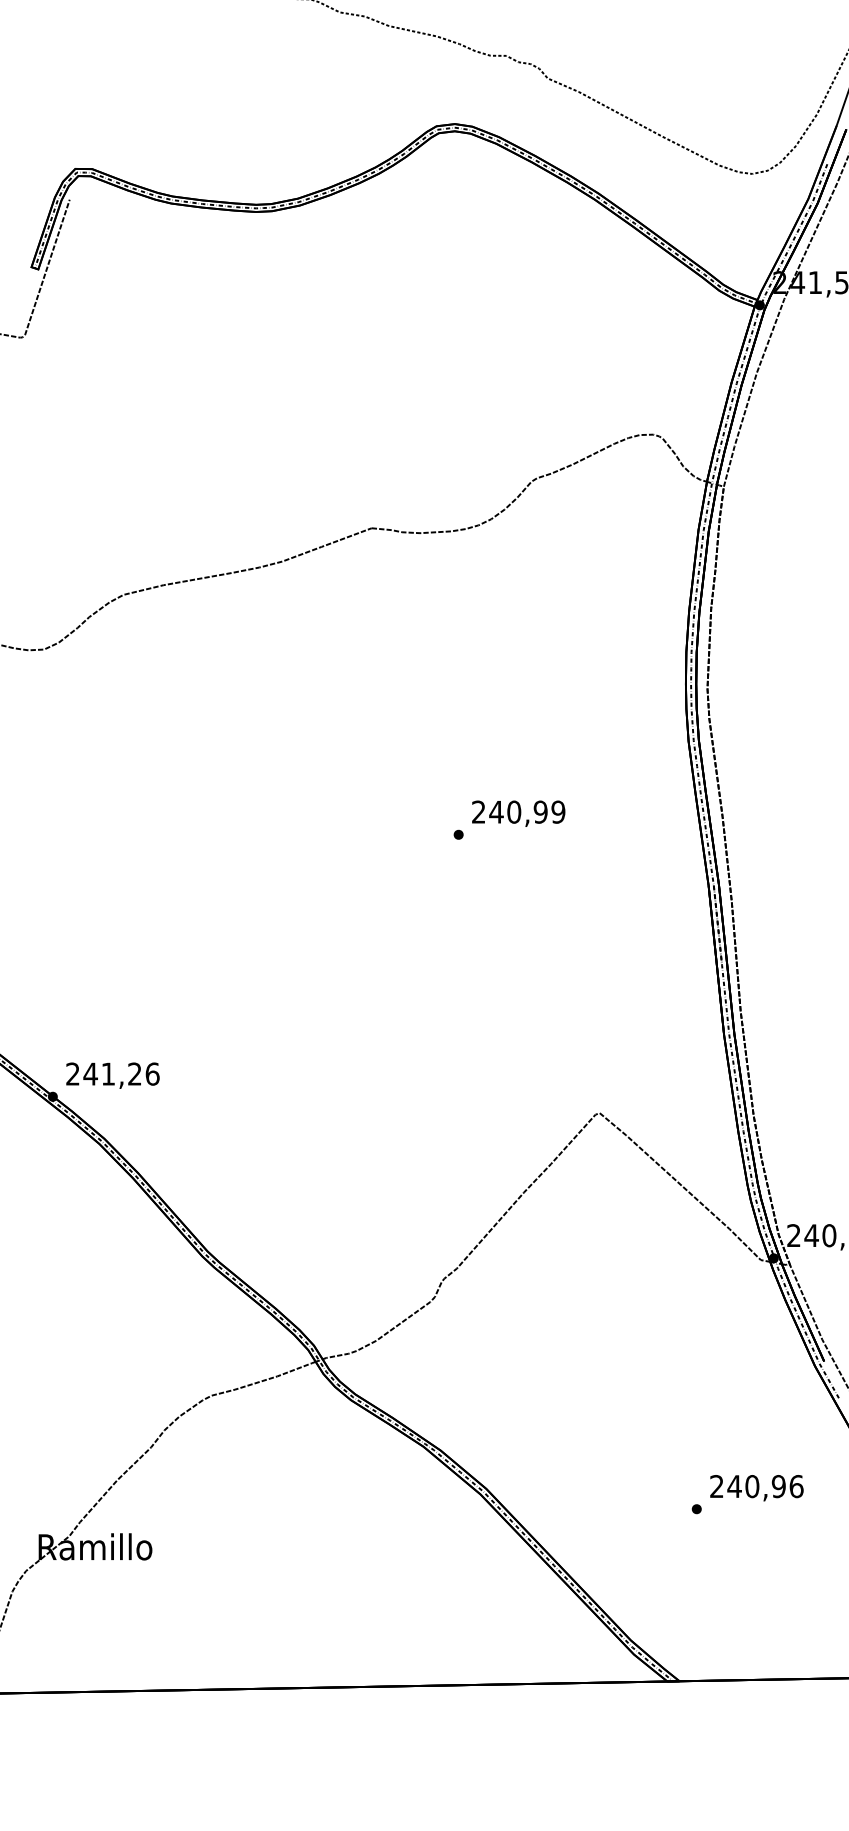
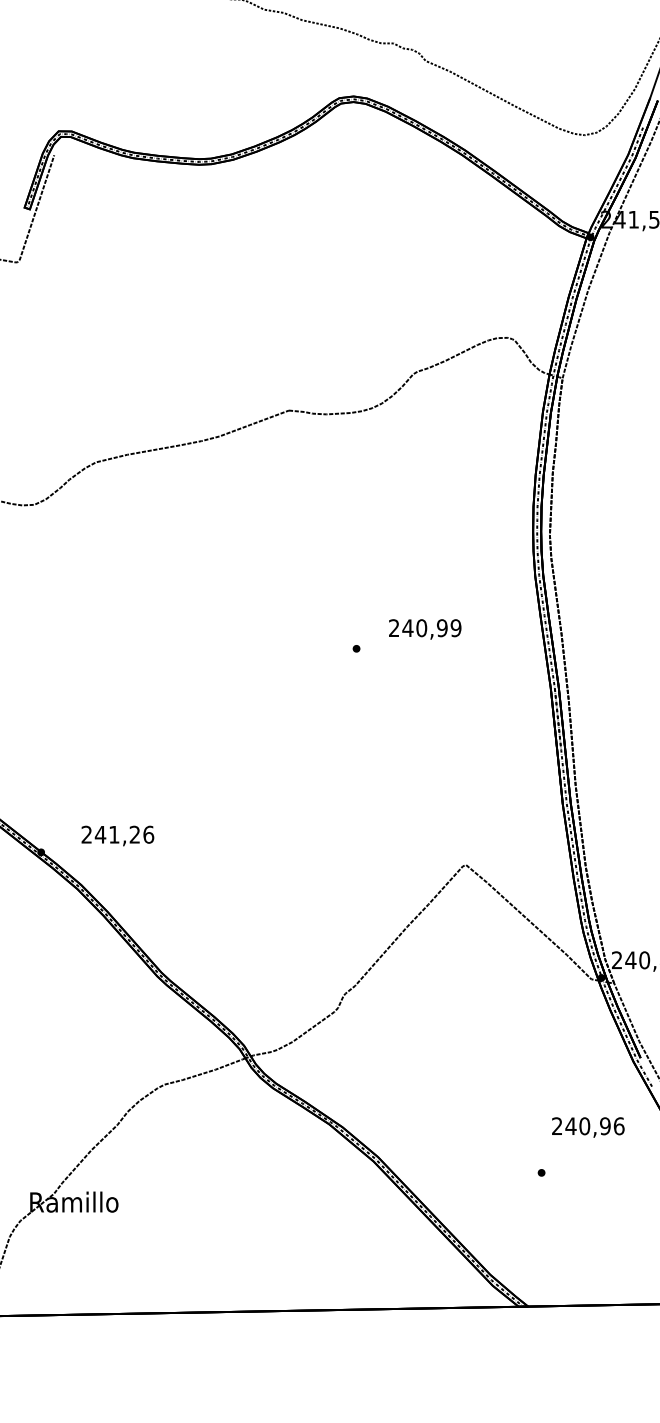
text: (519, 813) -> (425, 629), moved
text: (112, 1075) -> (117, 835), moved
text: (757, 1488) -> (588, 1127), moved

